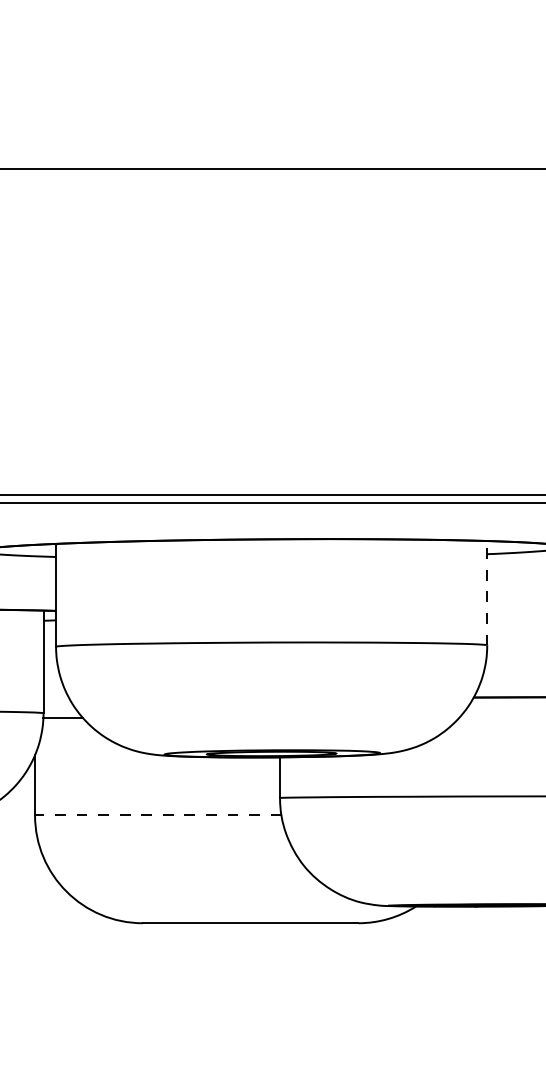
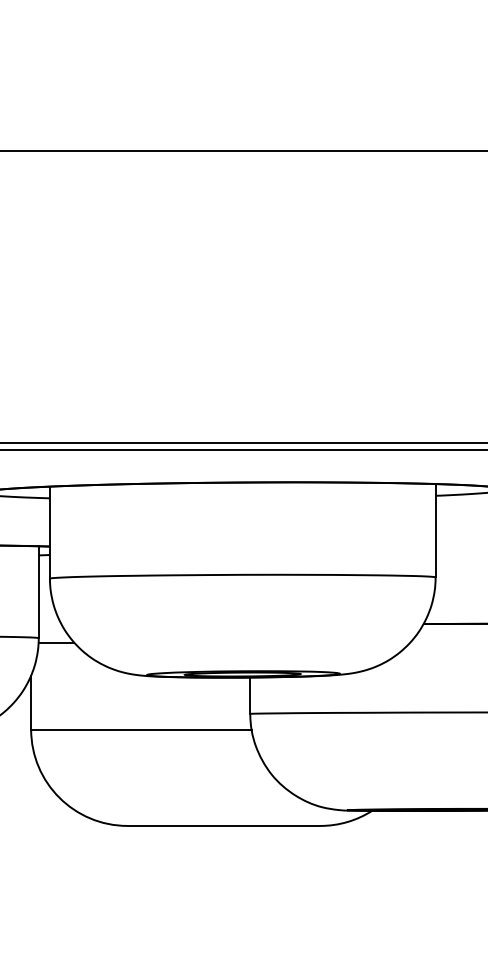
line: (487, 592) -> (435, 530), dashed -> solid
line: (157, 815) -> (140, 729), dashed -> solid

